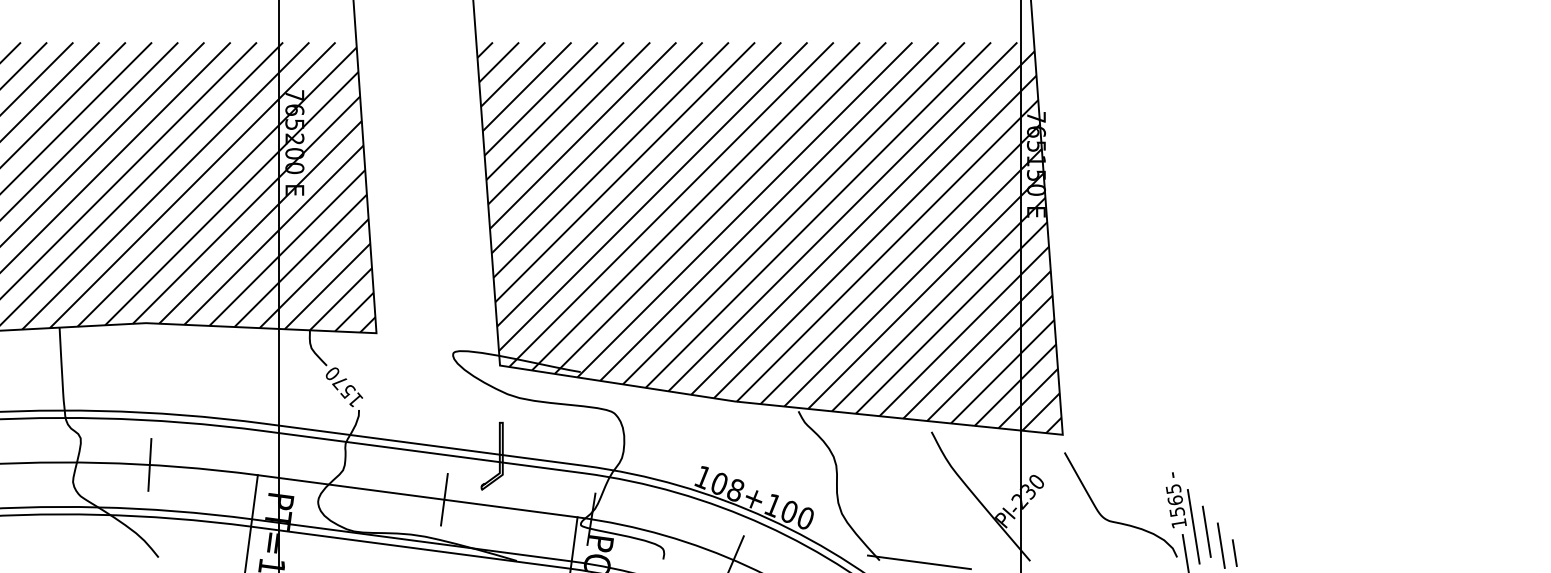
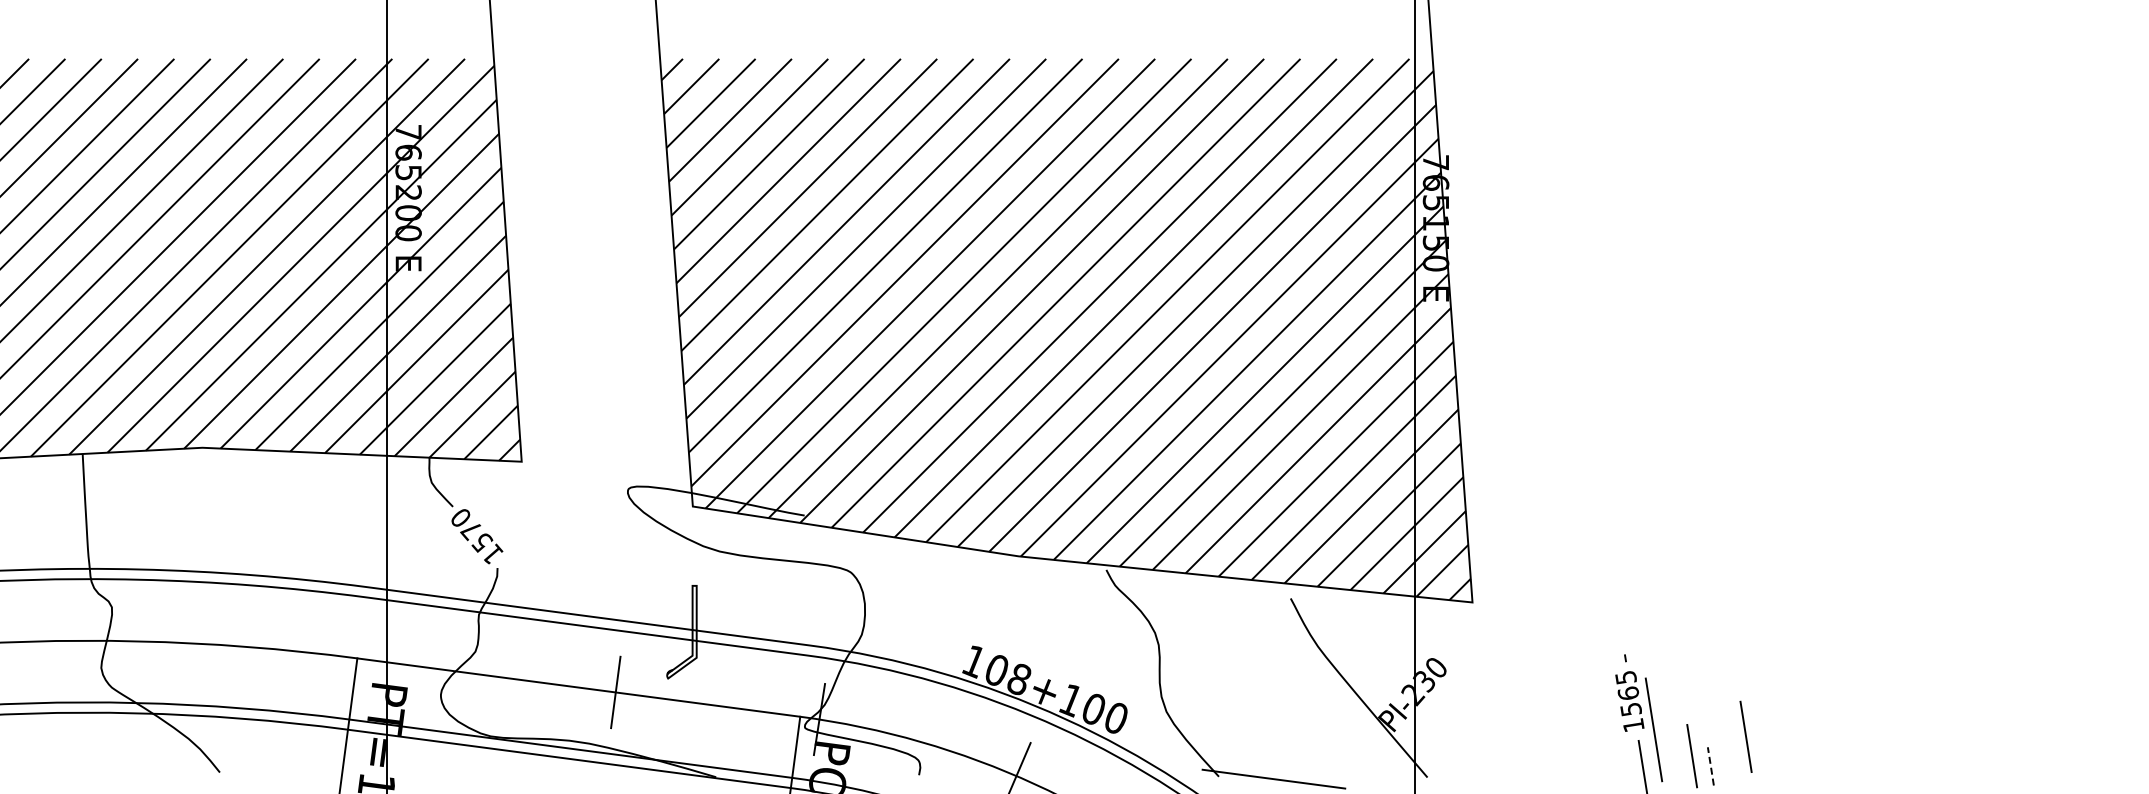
line: (149, 465) -> (207, 644), removed
curve: (1118, 522) -> (1549, 723), removed
line: (1206, 531) -> (1745, 736), moved
line: (1234, 552) -> (1710, 765), solid -> dashed

